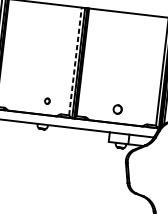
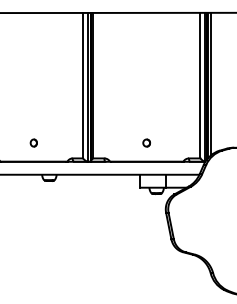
line: (75, 61) -> (83, 85), dashed -> solid
part: (47, 100) -> (33, 142), moved
part: (117, 109) -> (146, 142), size x0.62

